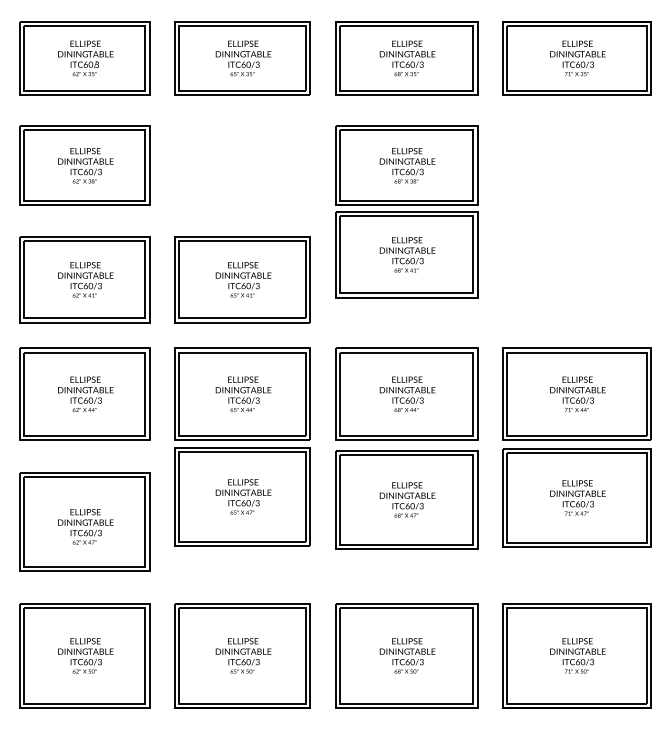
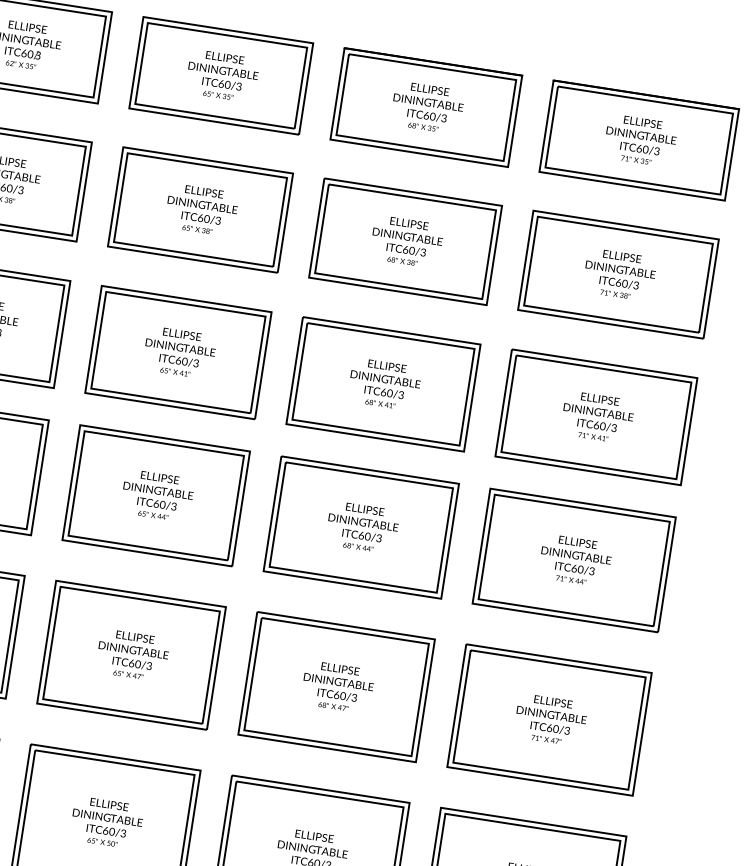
part: (242, 165) -> (200, 209), added
part: (576, 165) -> (618, 274), added
part: (406, 254) -> (383, 383), moved
part: (576, 279) -> (596, 416), added
part: (242, 496) -> (131, 654), moved
part: (576, 497) -> (549, 719), moved
part: (406, 499) -> (336, 686), moved

